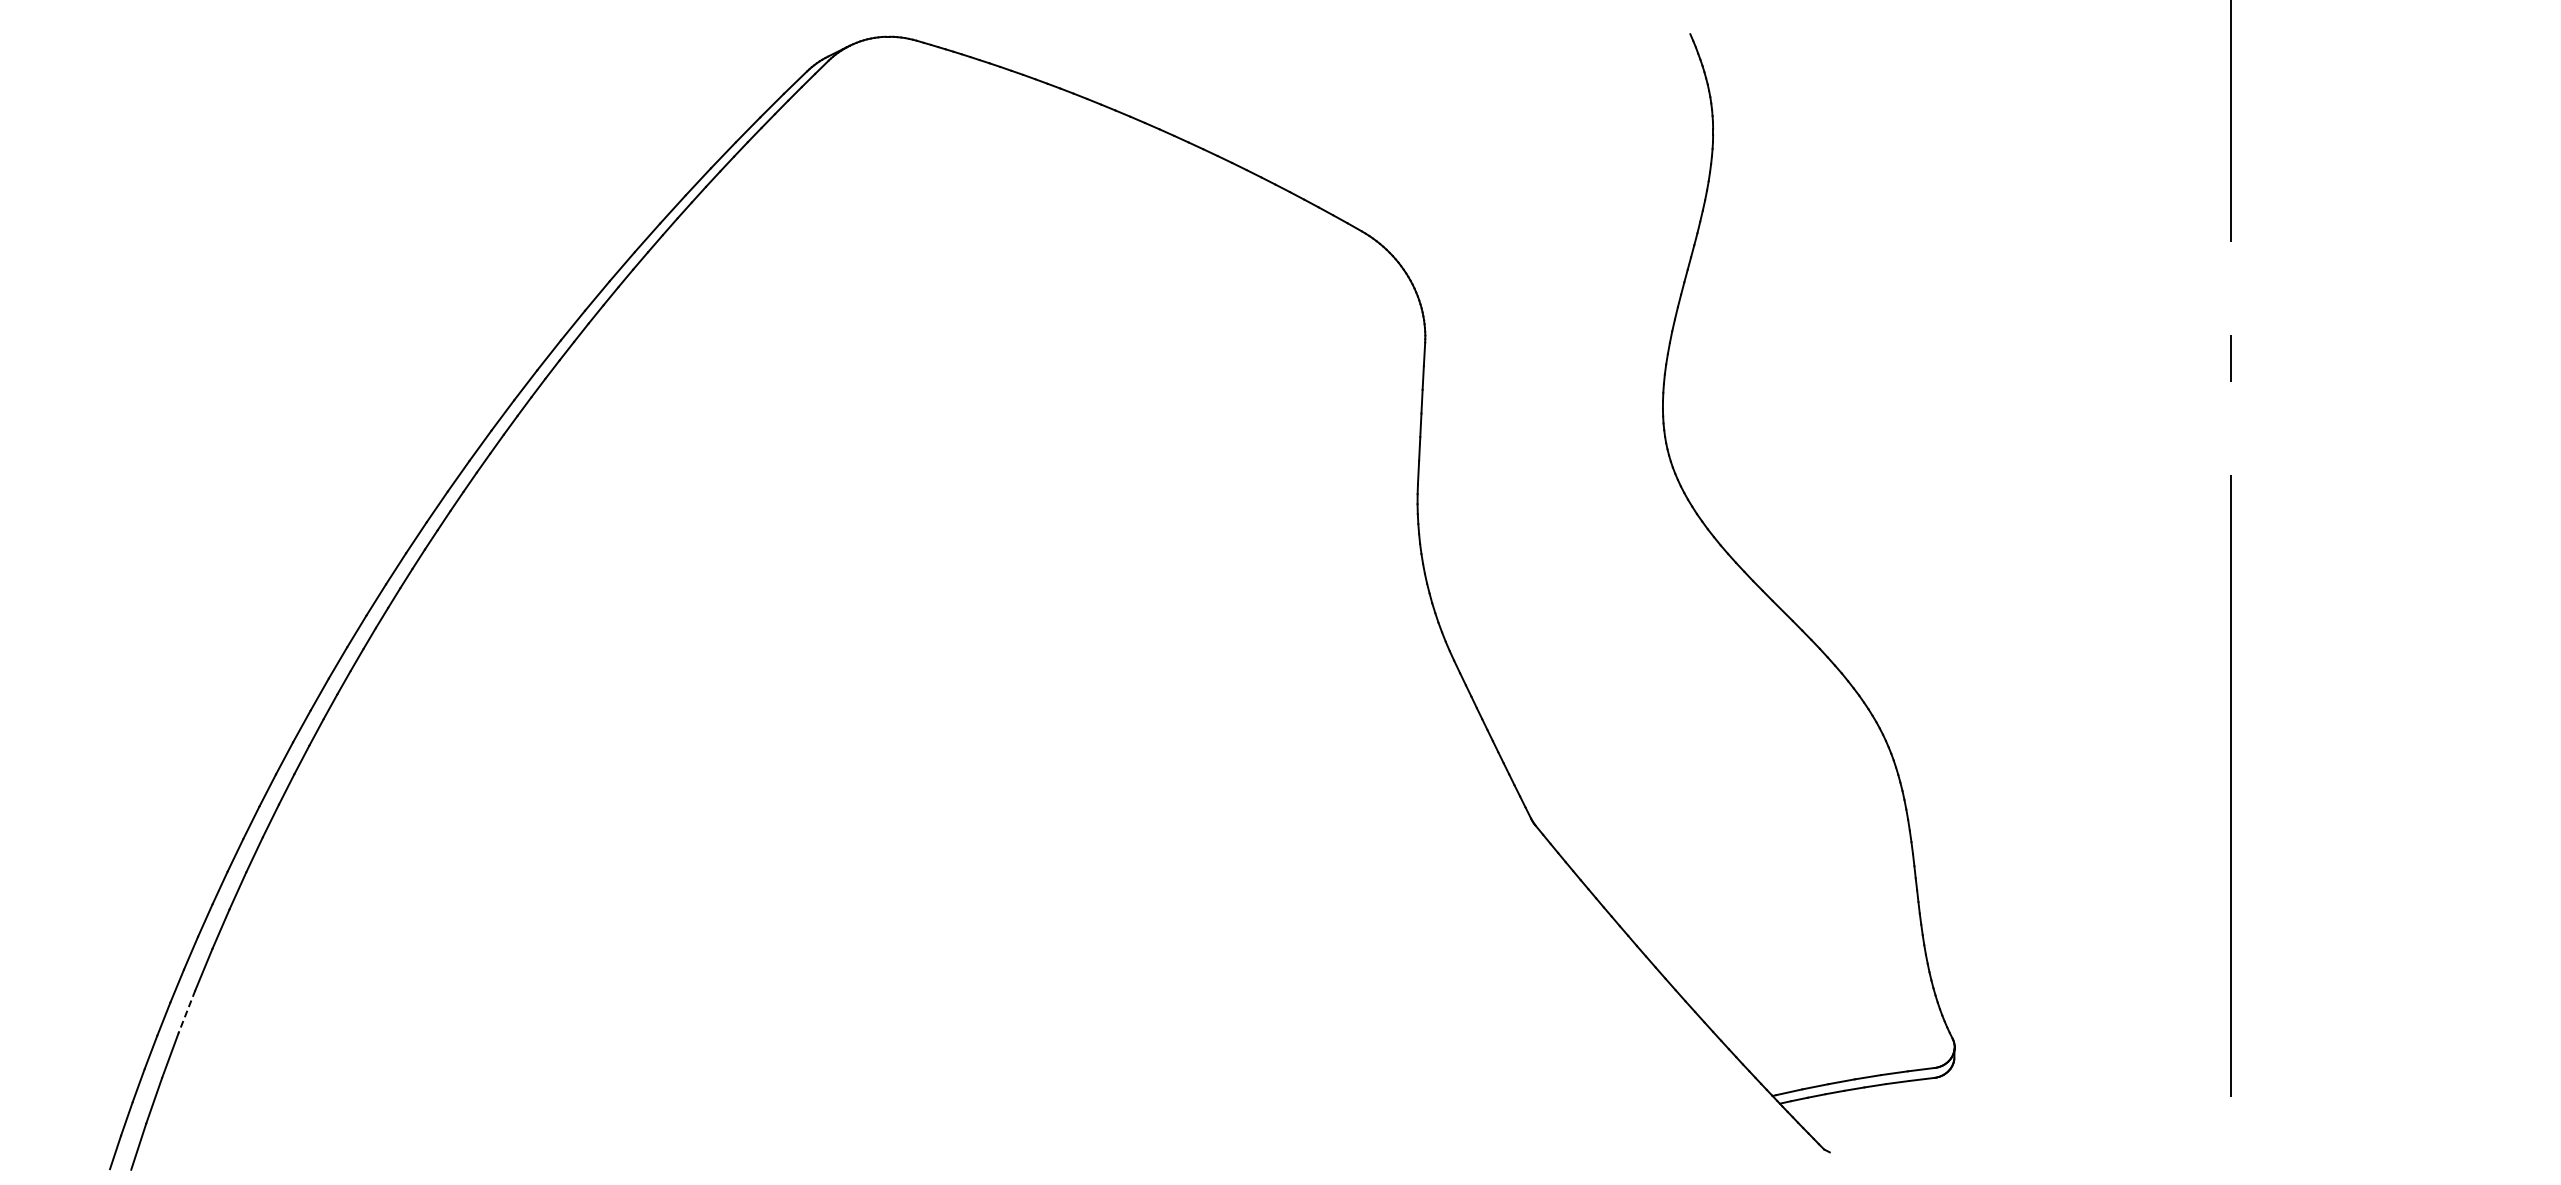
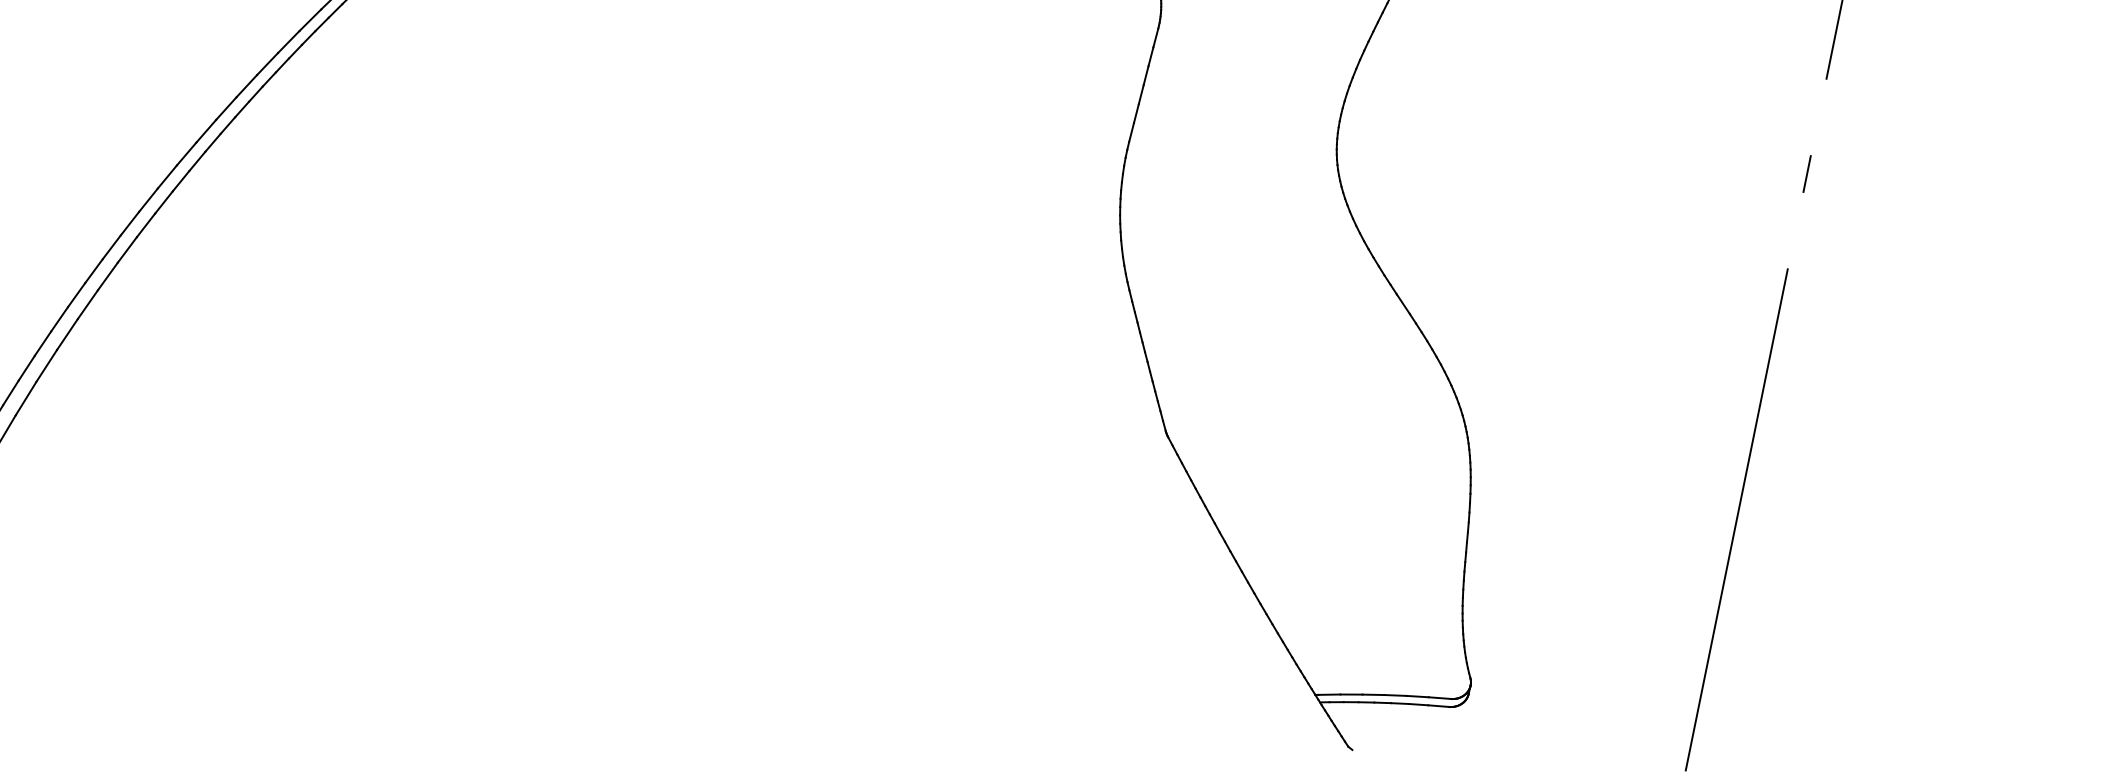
line: (186, 1012) -> (46, 366), dashed -> solid

